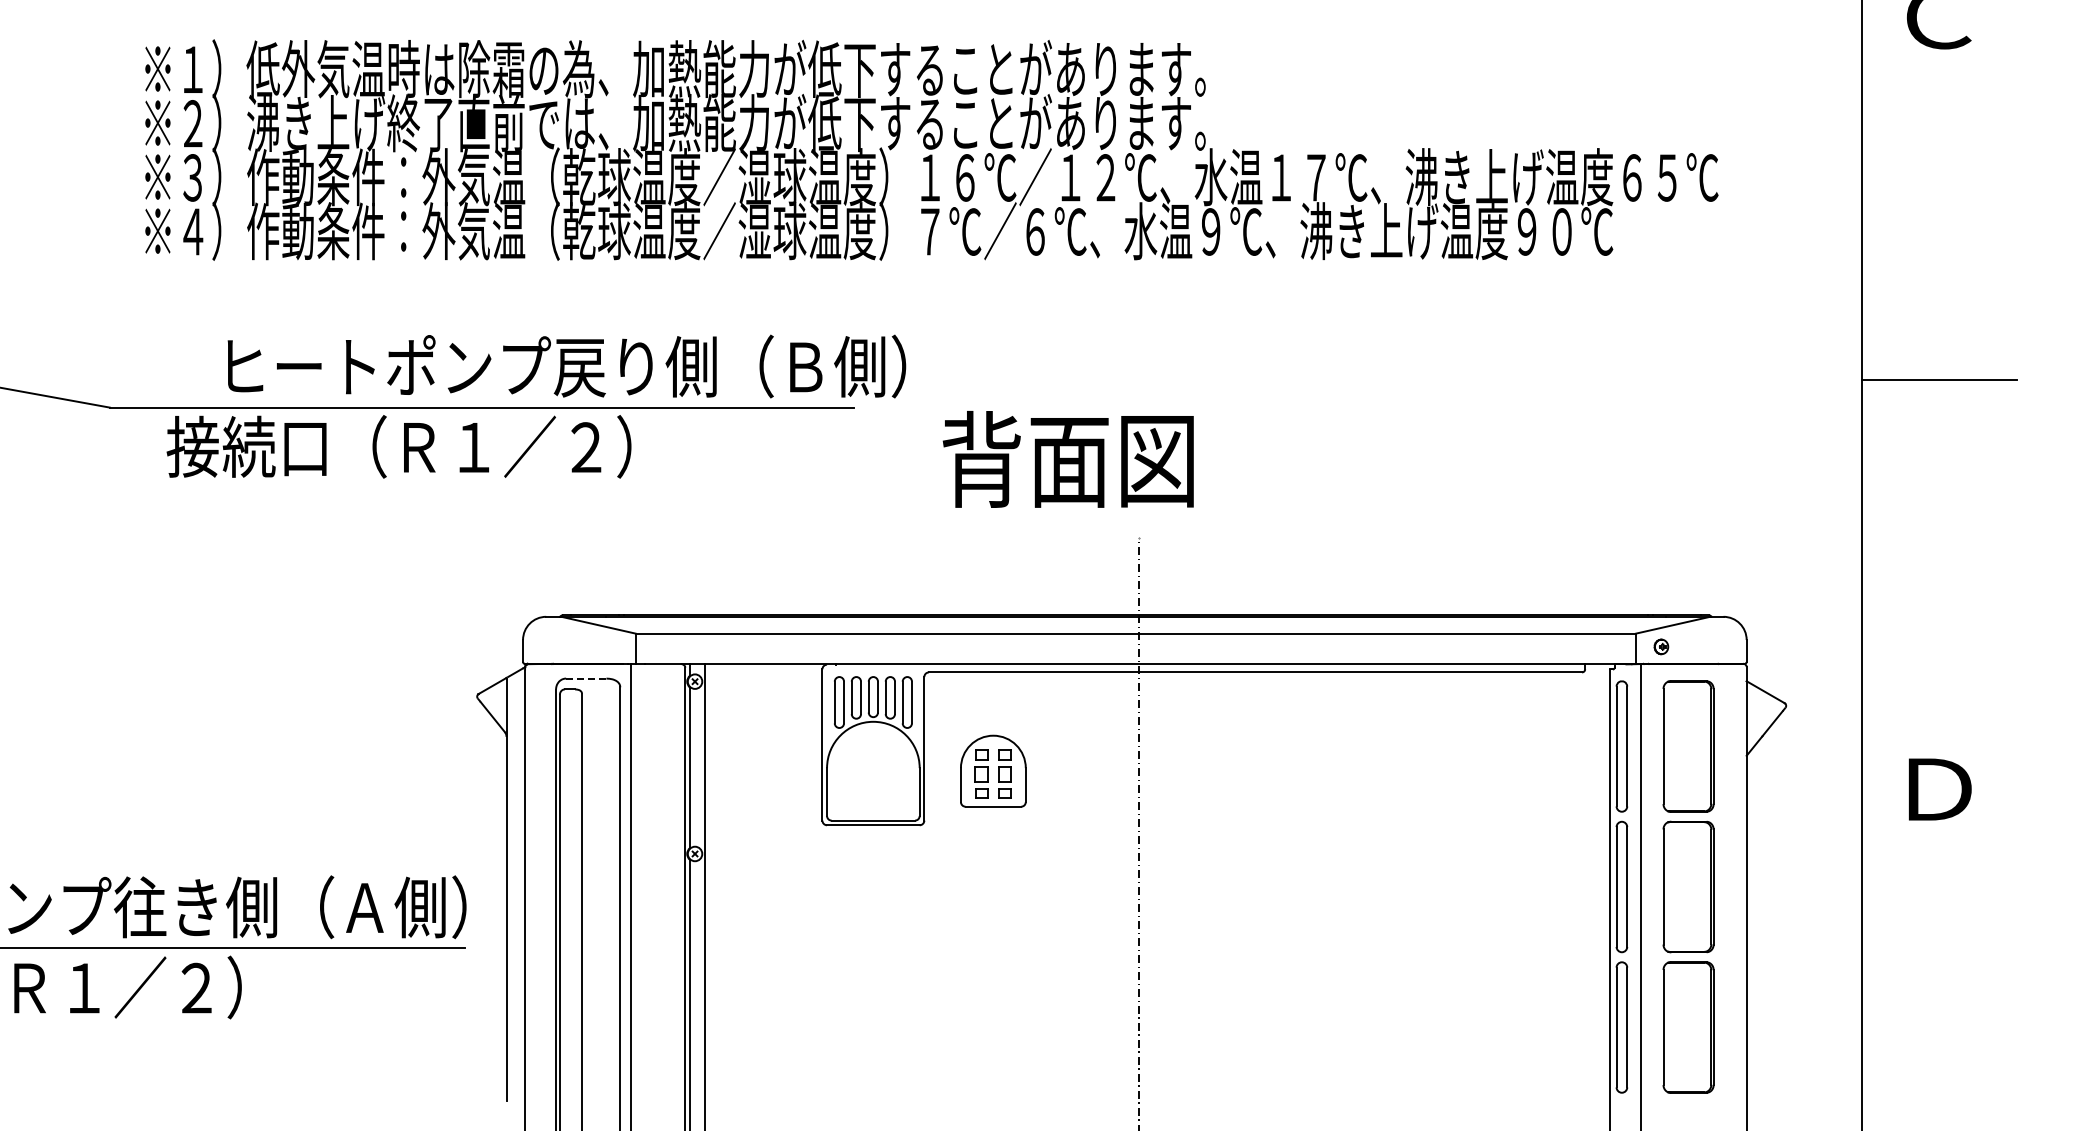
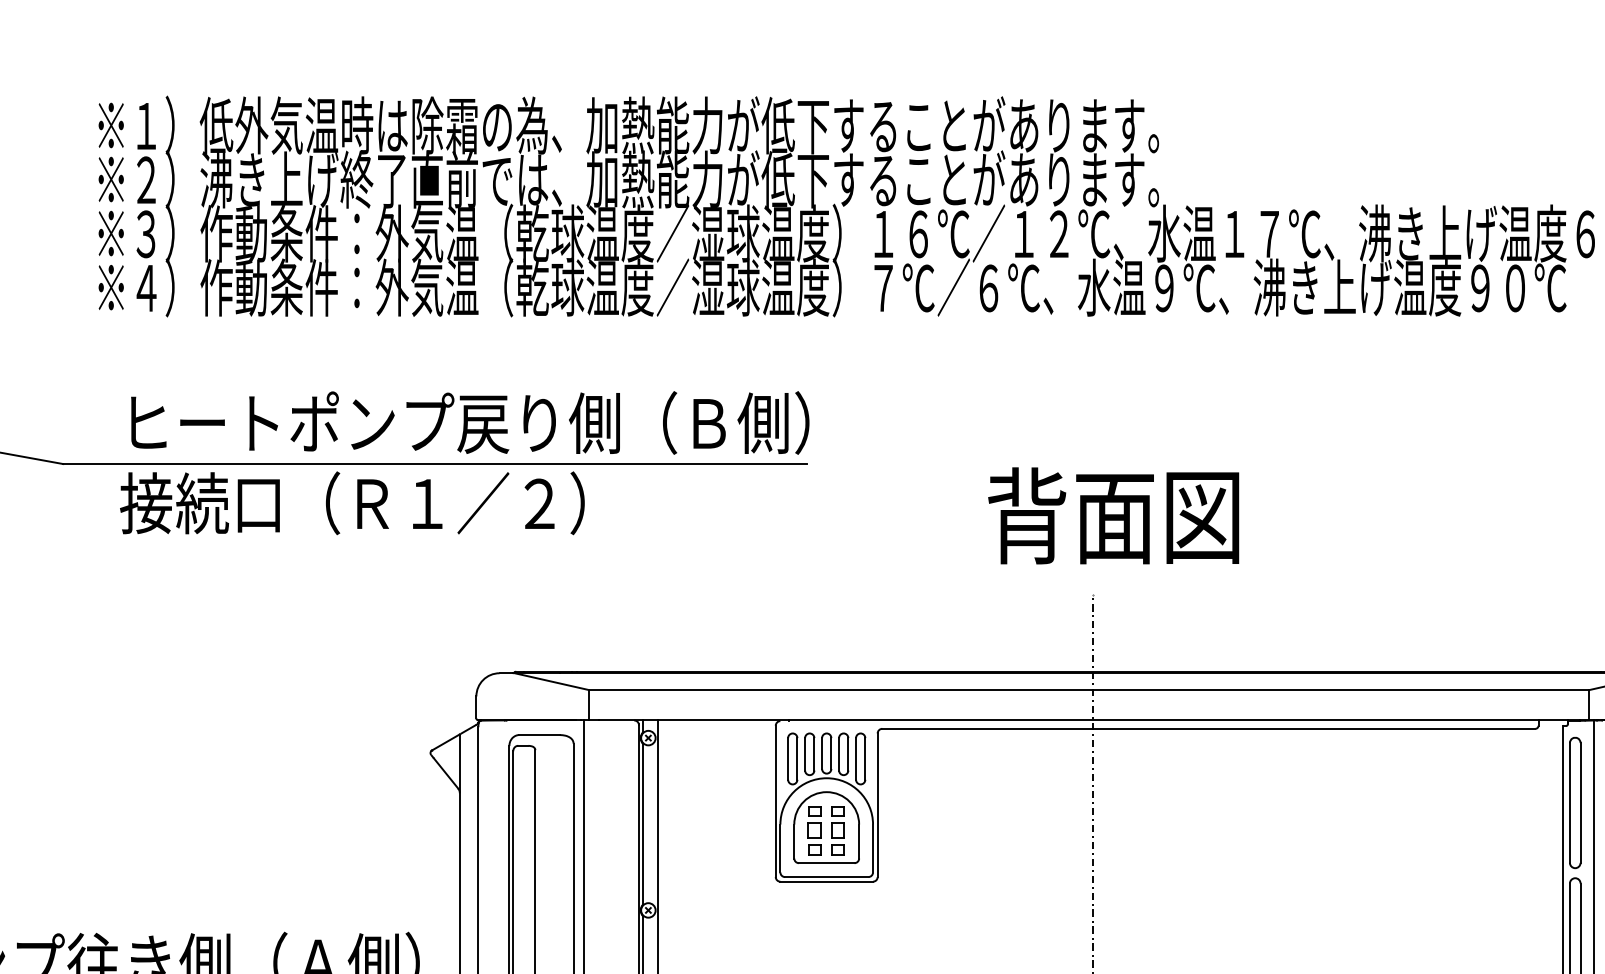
text: (566, 366) -> (469, 422), moved
text: (1067, 459) -> (1112, 515), moved
line: (585, 678) -> (538, 734), dashed -> solid
part: (993, 770) -> (826, 826), moved

